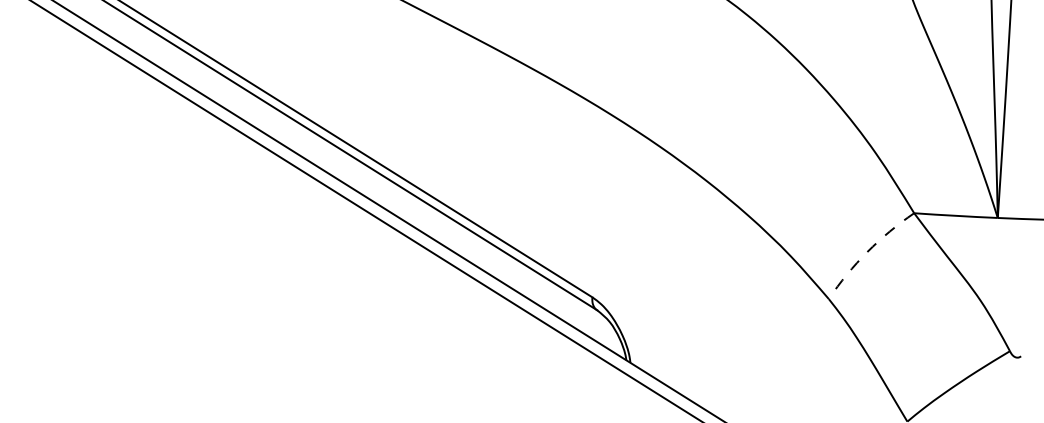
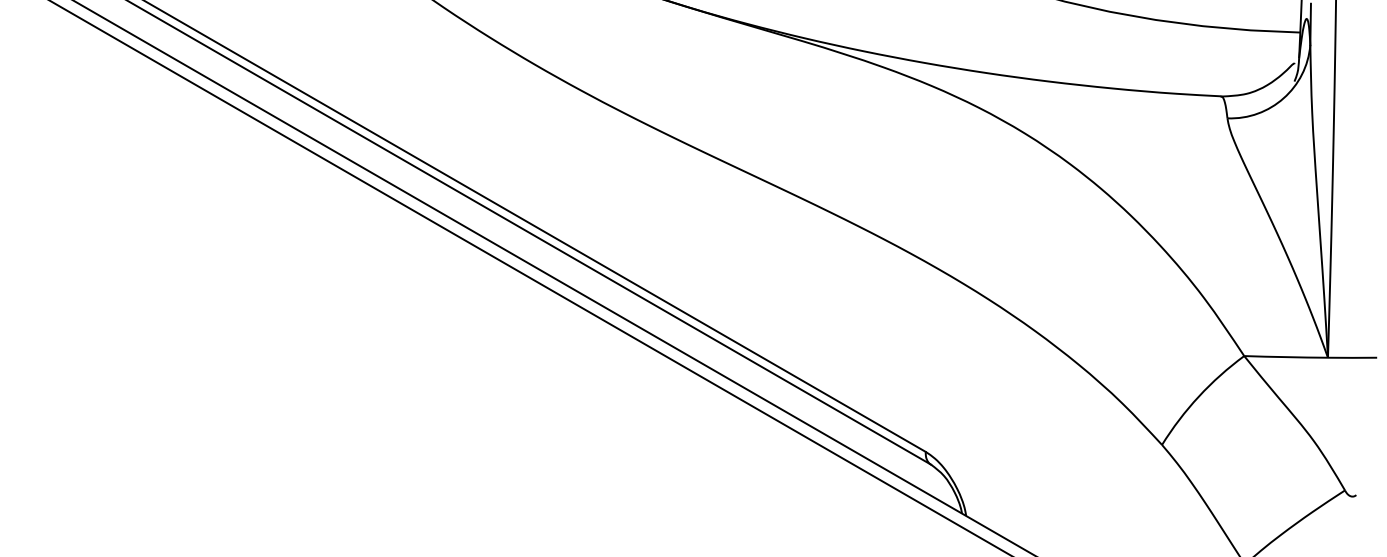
arc: (866, 251) -> (1198, 396), dashed -> solid

